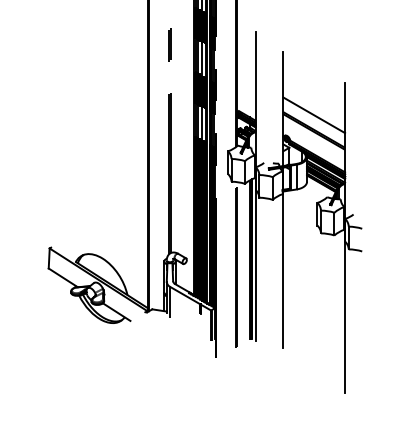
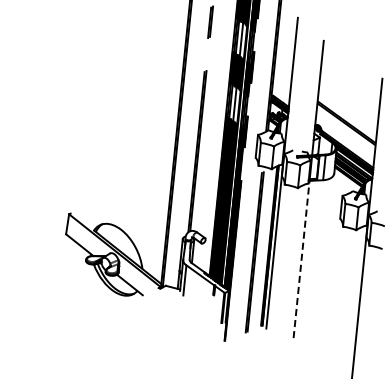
line: (314, 115) -> (348, 107), removed
line: (283, 269) -> (301, 259), solid -> dashed

